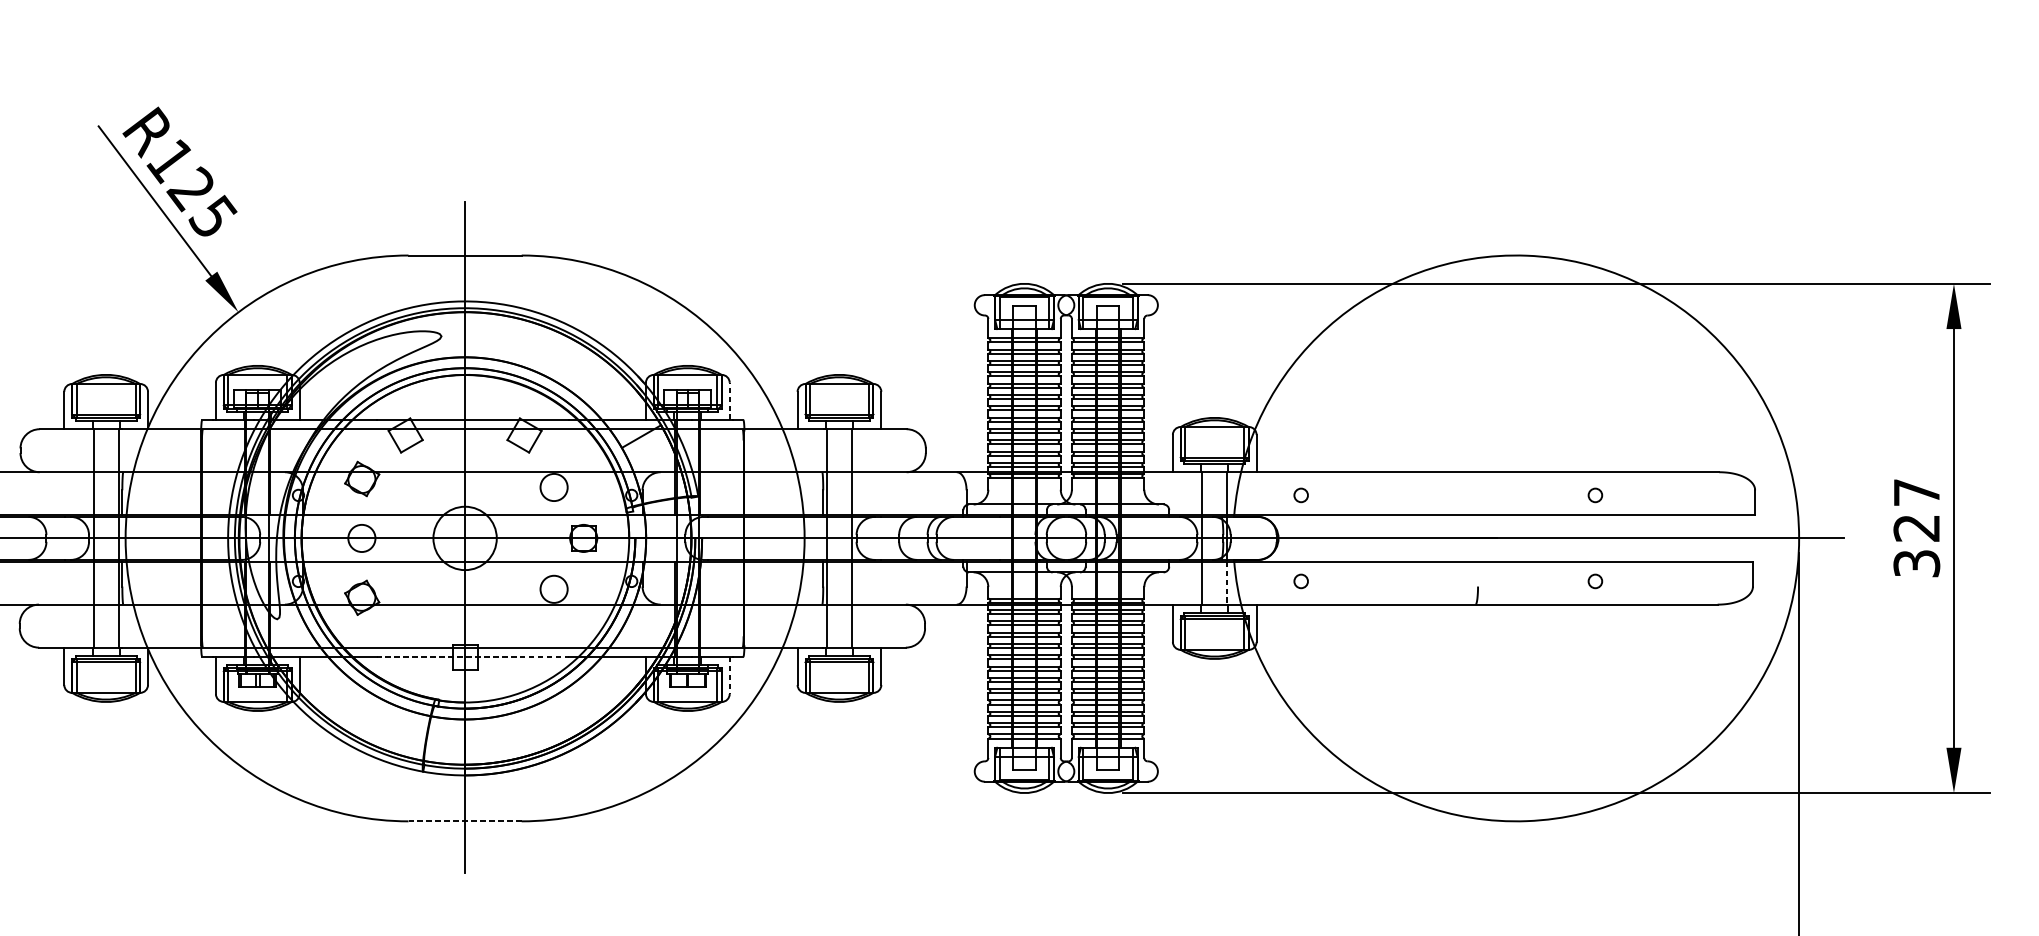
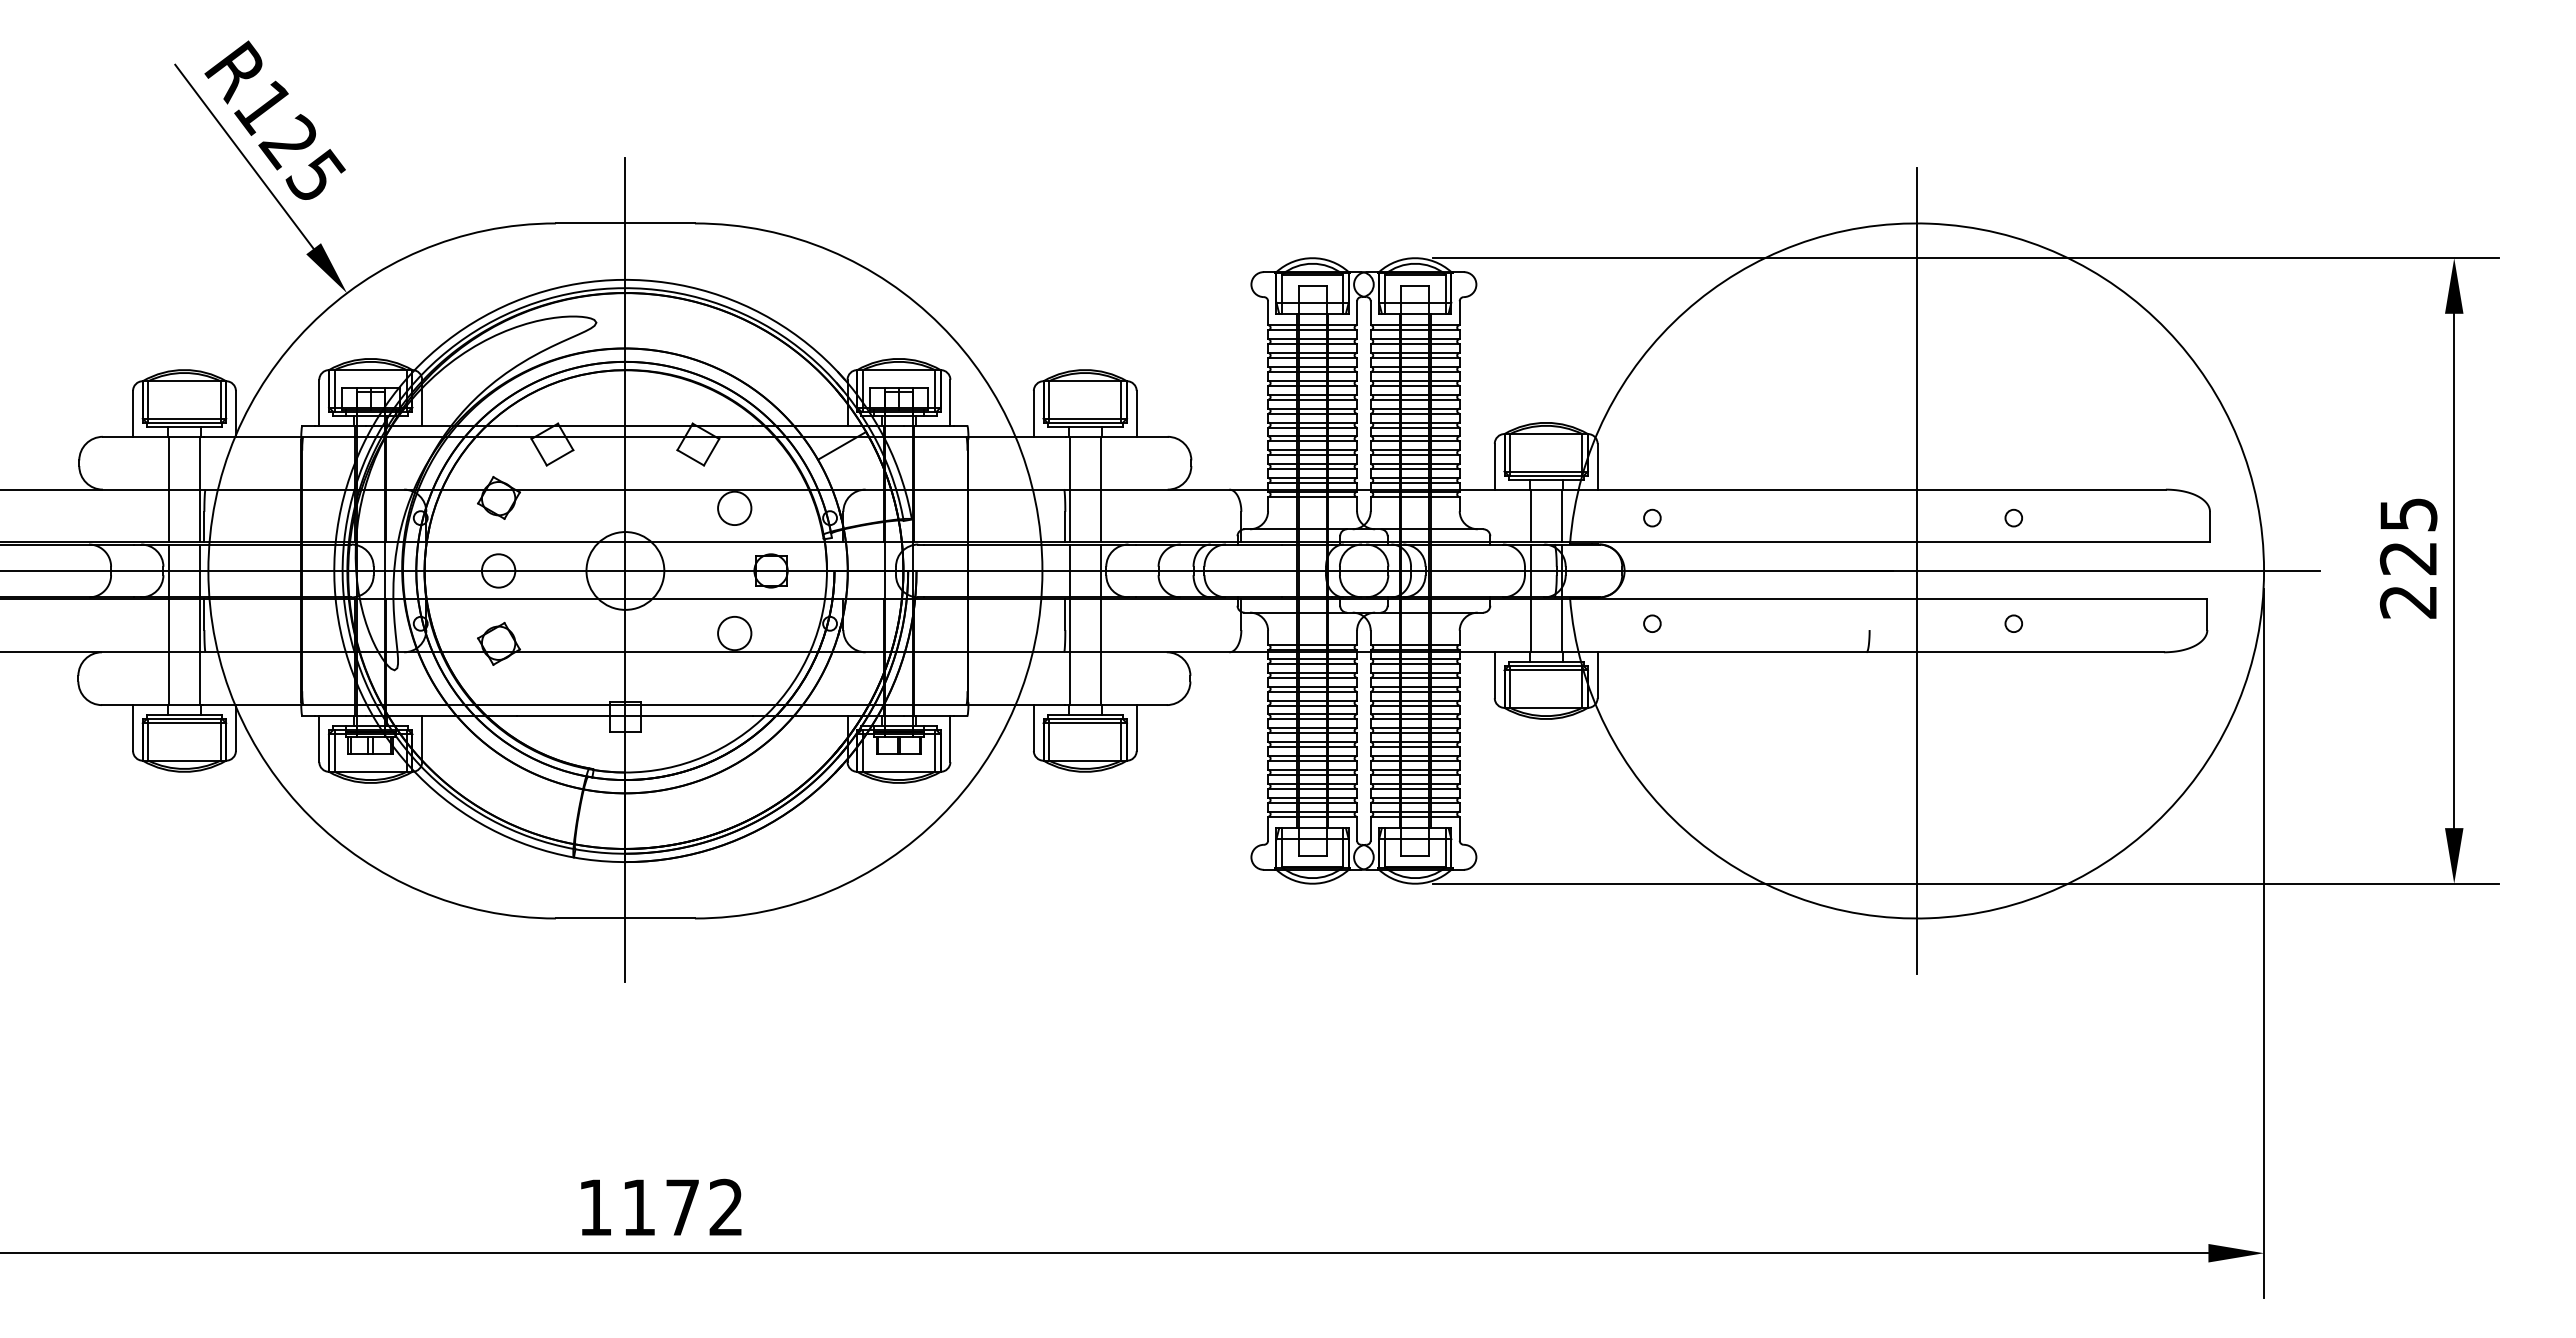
line: (729, 401) -> (950, 402), dashed -> solid
text: (1916, 528) -> (2408, 558), 327 -> 225
line: (1516, 538) -> (1916, 570), added
line: (1227, 583) -> (1561, 626), dashed -> solid
line: (473, 656) -> (635, 716), dashed -> solid
line: (729, 675) -> (950, 739), dashed -> solid
line: (465, 821) -> (625, 918), dashed -> solid

